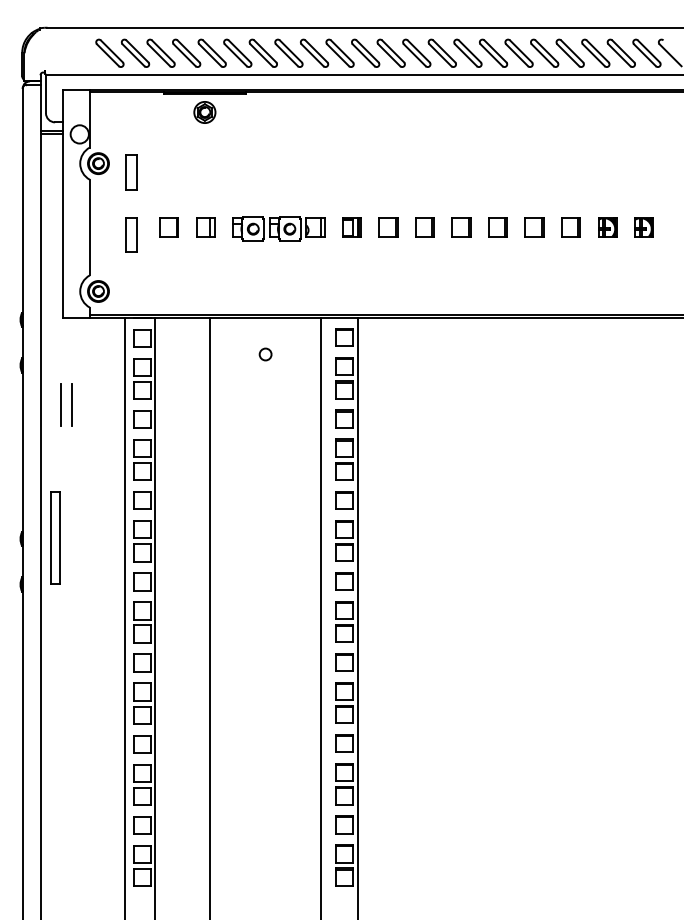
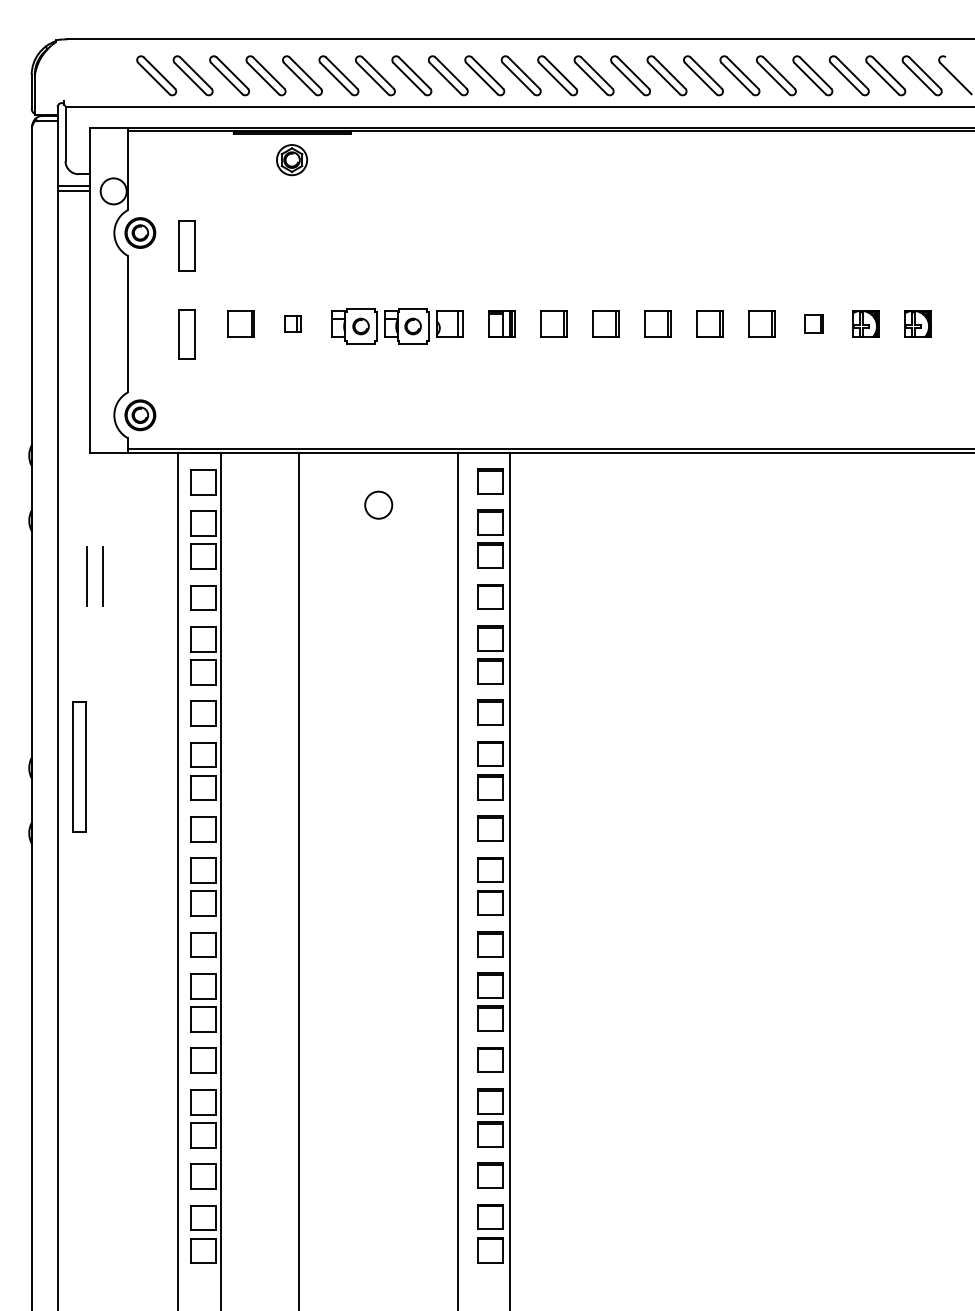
part: (205, 227) -> (292, 323), size x0.6
part: (570, 227) -> (813, 323), size x0.7
circle: (265, 354) -> (378, 504), size x1.6

